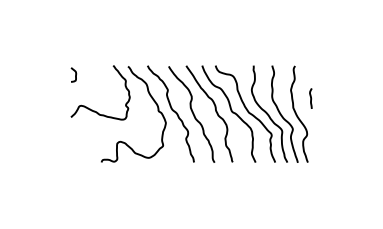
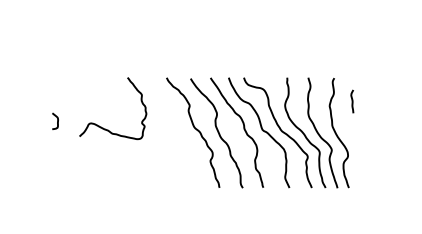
curve: (75, 74) -> (57, 120), moved
line: (310, 98) -> (351, 101), moved
curve: (153, 101) -> (173, 118), removed

